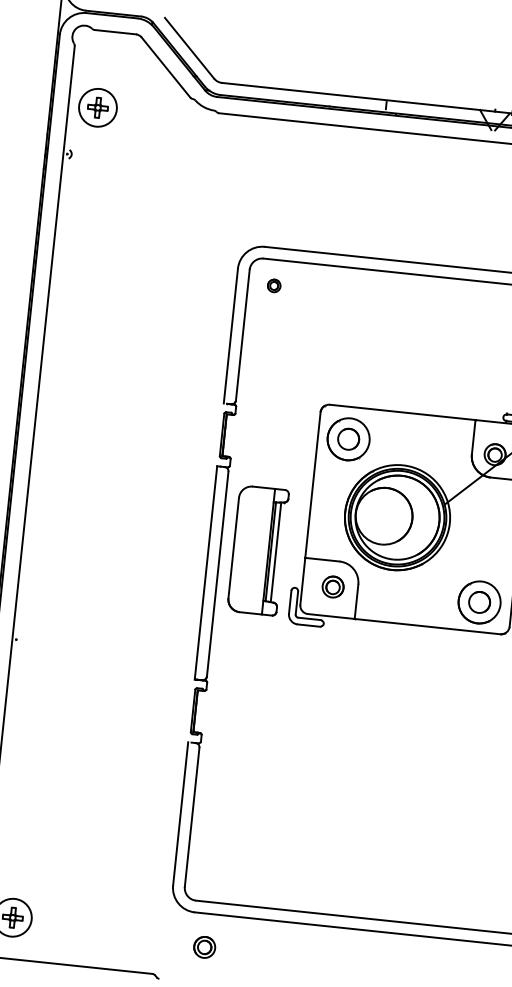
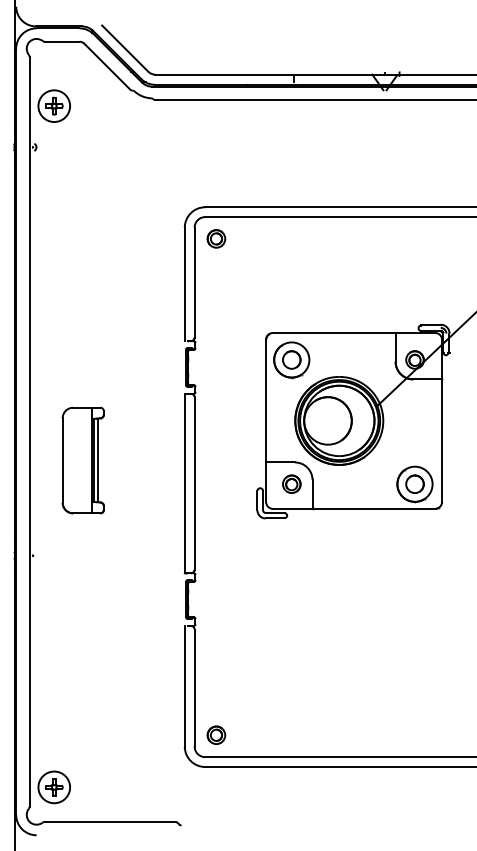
part: (274, 285) -> (216, 238), size x1.67
part: (257, 550) -> (82, 460), moved
part: (204, 946) -> (216, 734), moved

